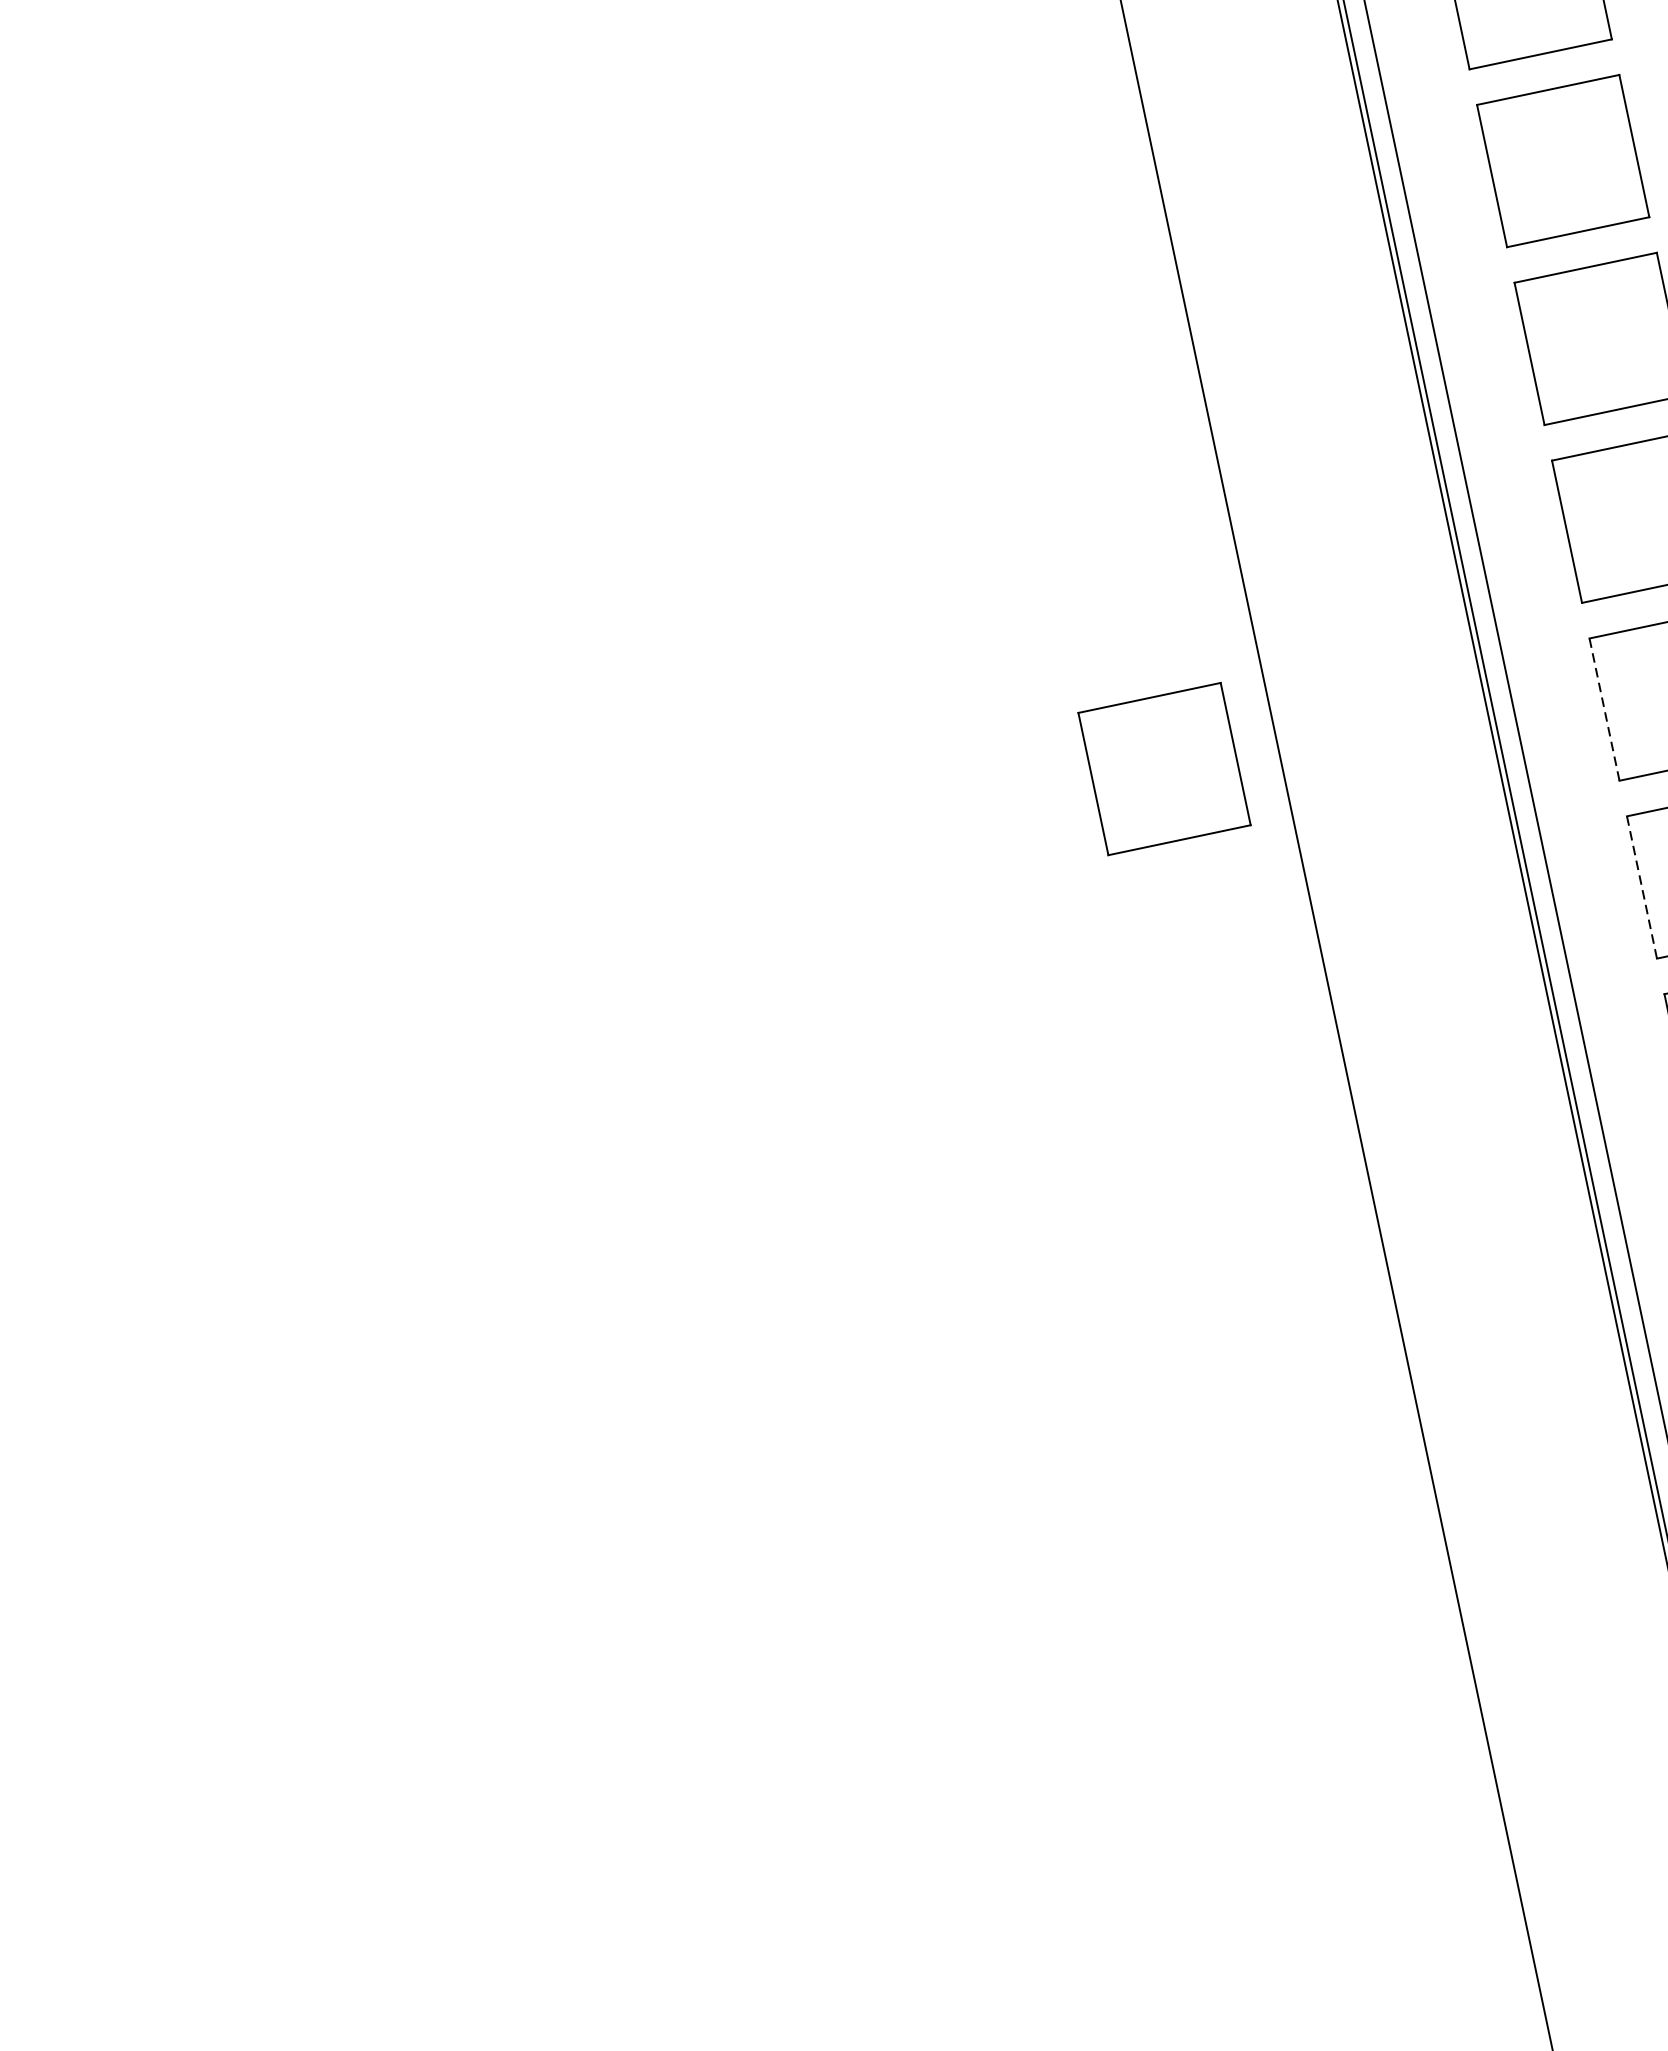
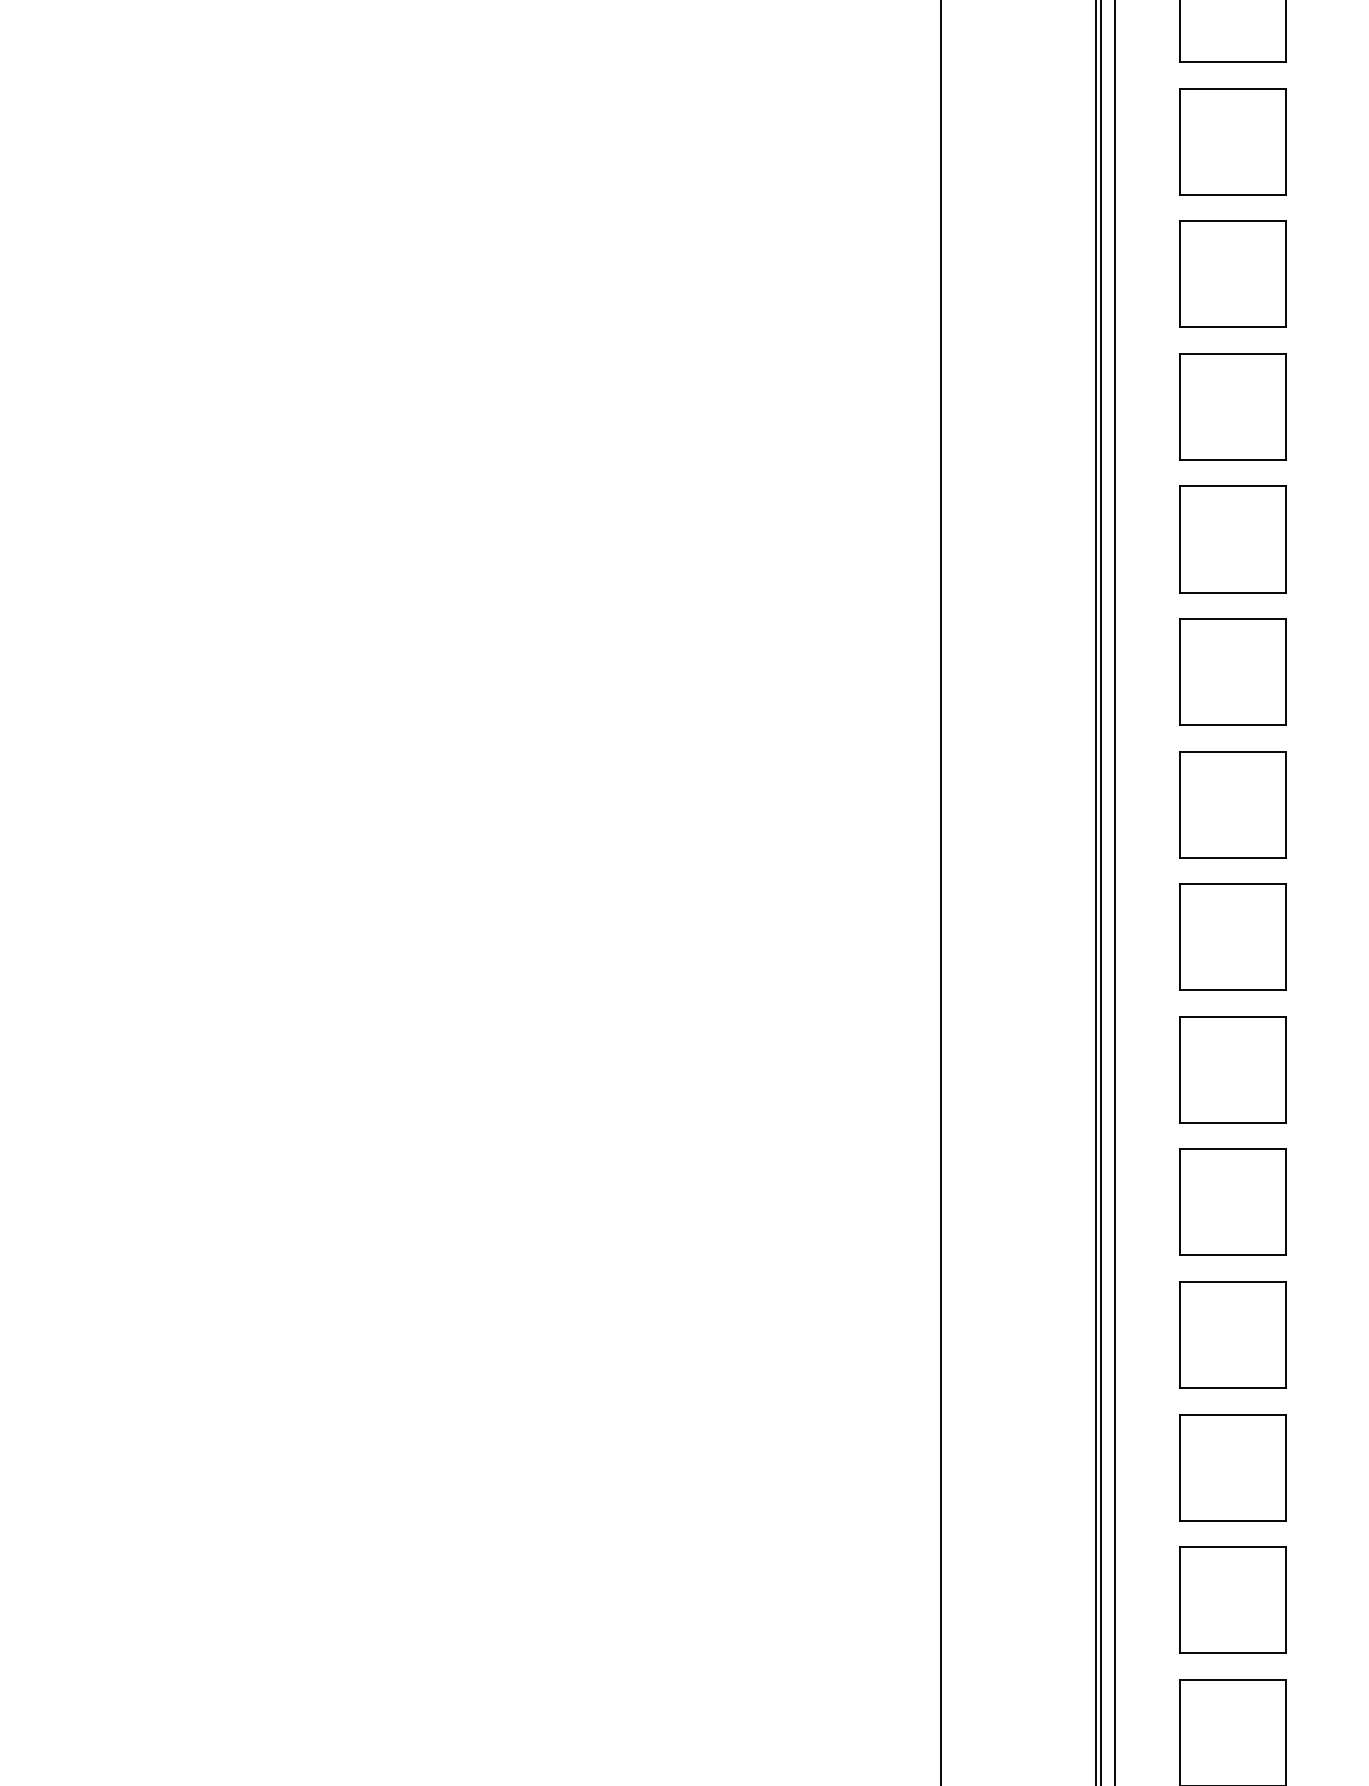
line: (1605, 710) -> (1180, 672), dashed -> solid
part: (1163, 768) -> (856, 647), removed
line: (1642, 888) -> (1180, 805), dashed -> solid

